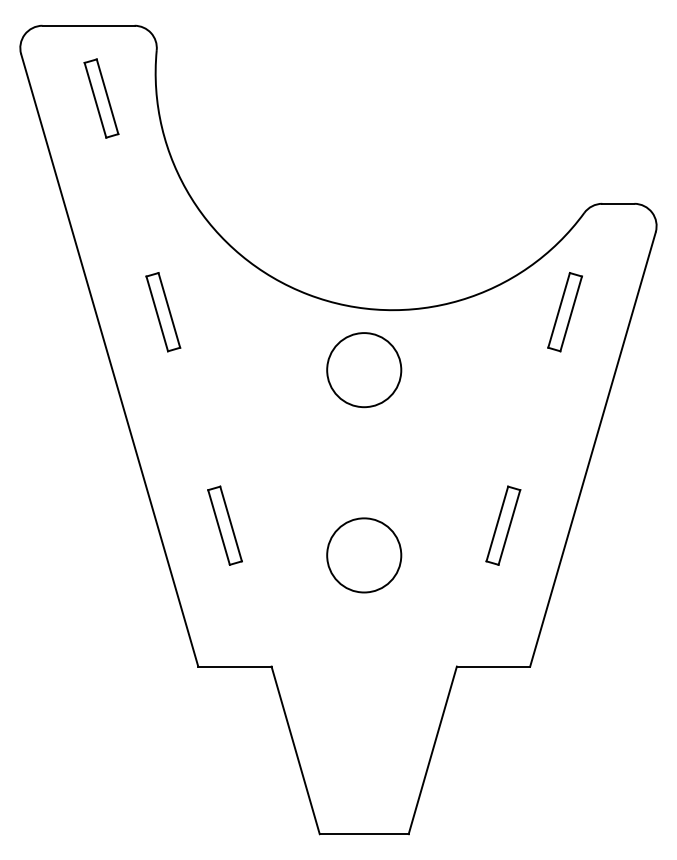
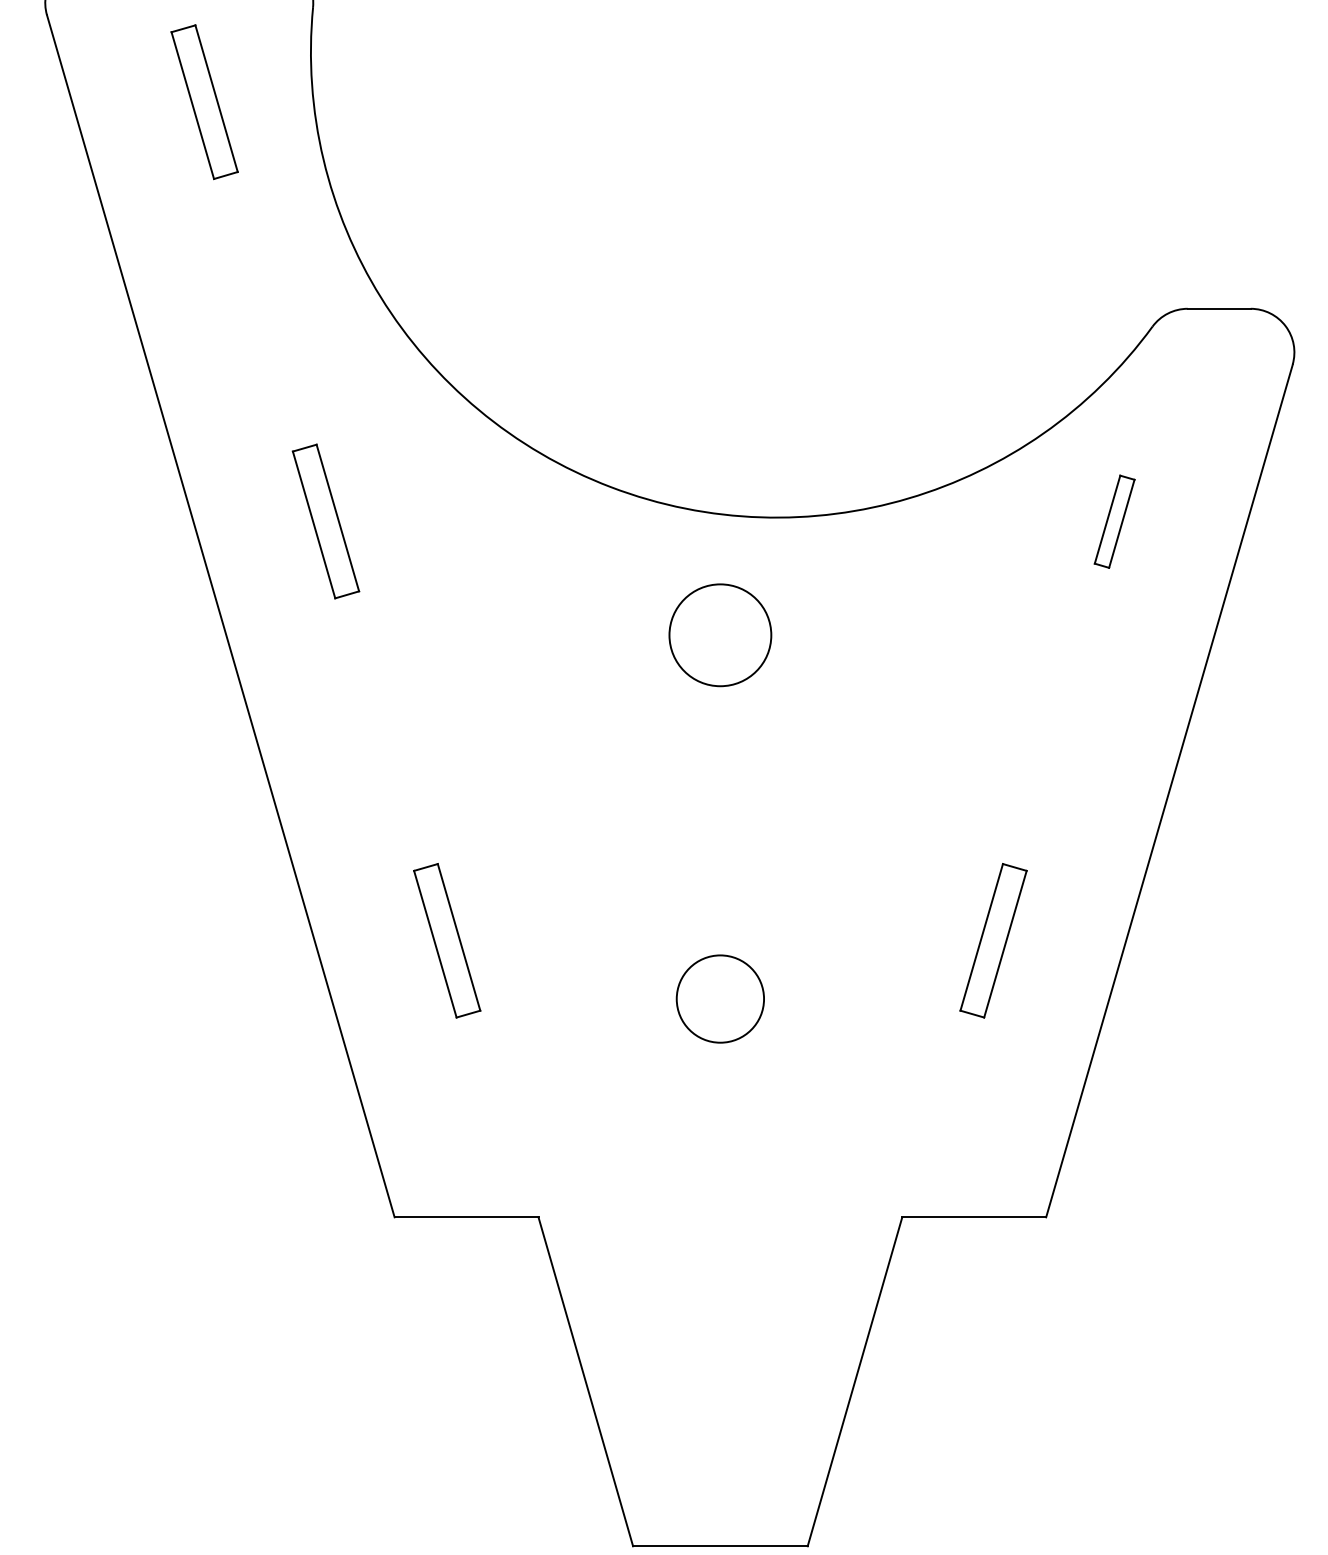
part: (564, 312) -> (1113, 522), size x0.6
circle: (364, 370) -> (720, 636), size x0.7
circle: (364, 555) -> (720, 999), size x0.6

